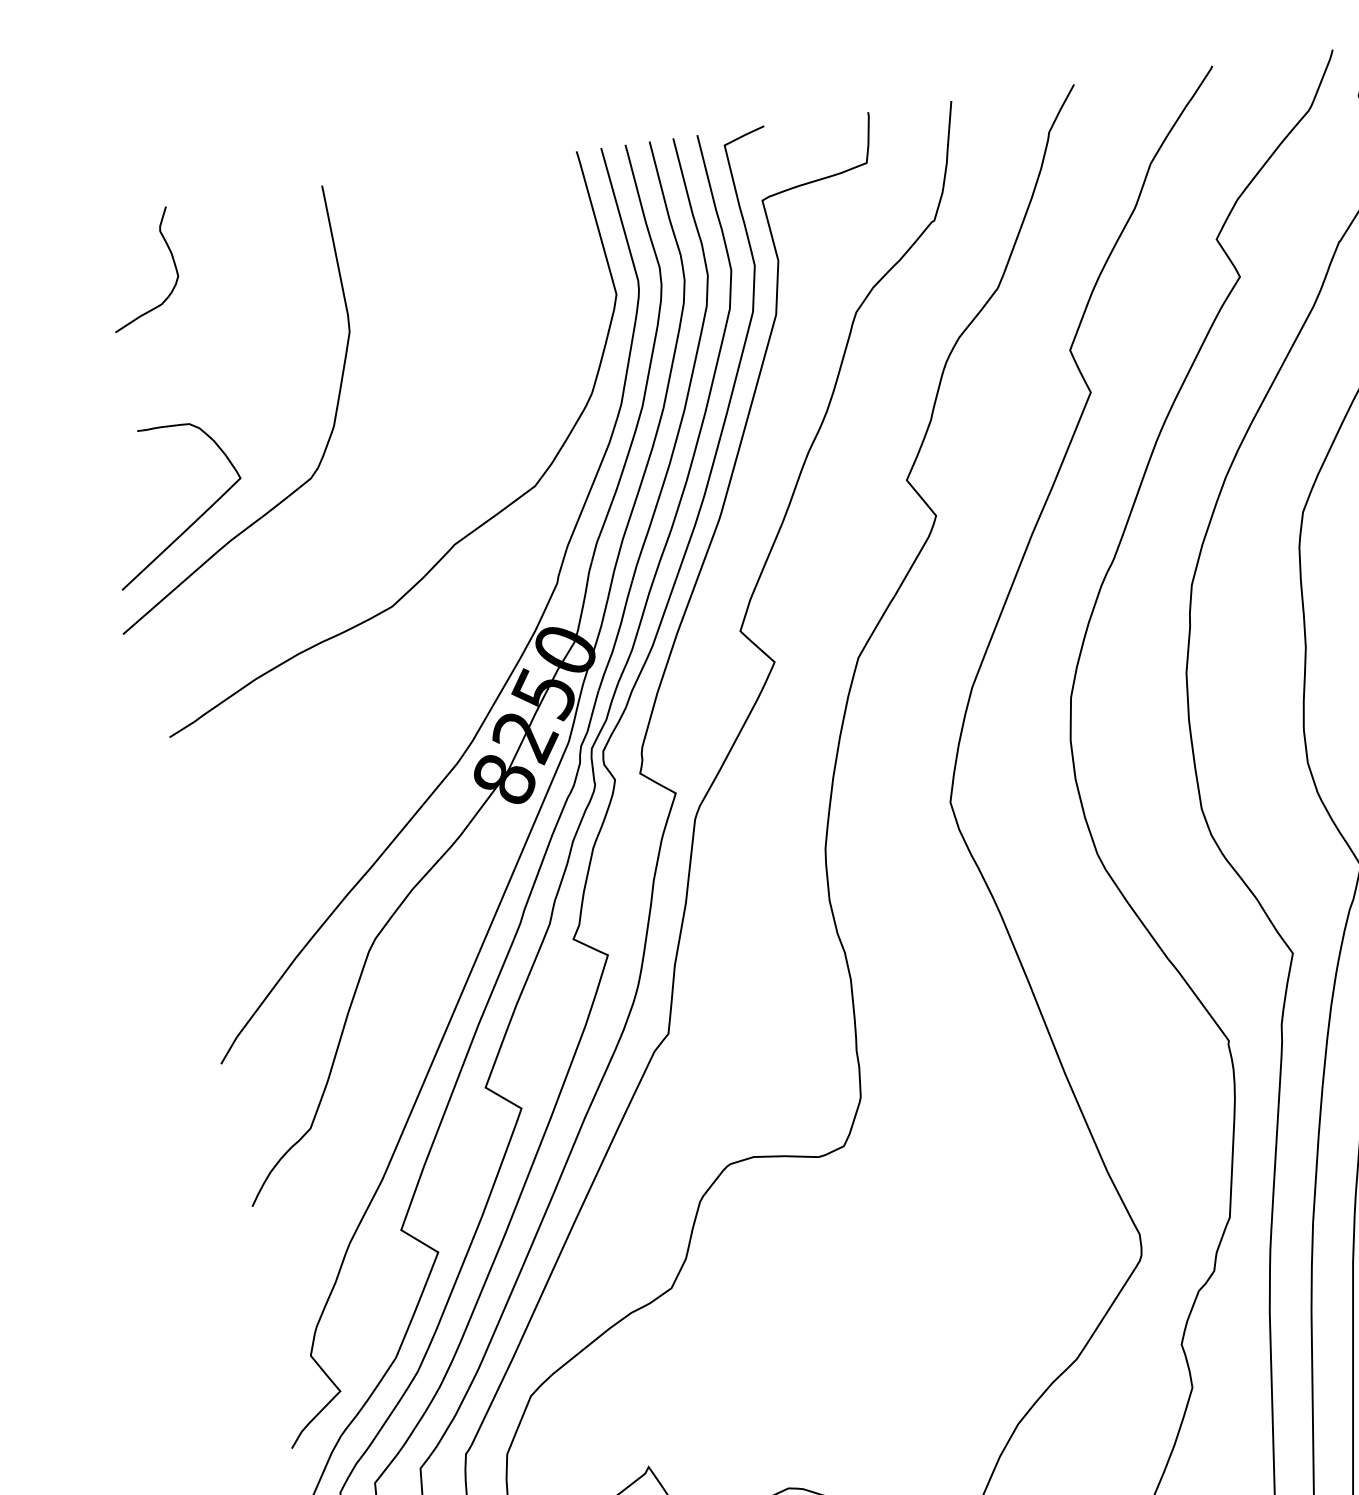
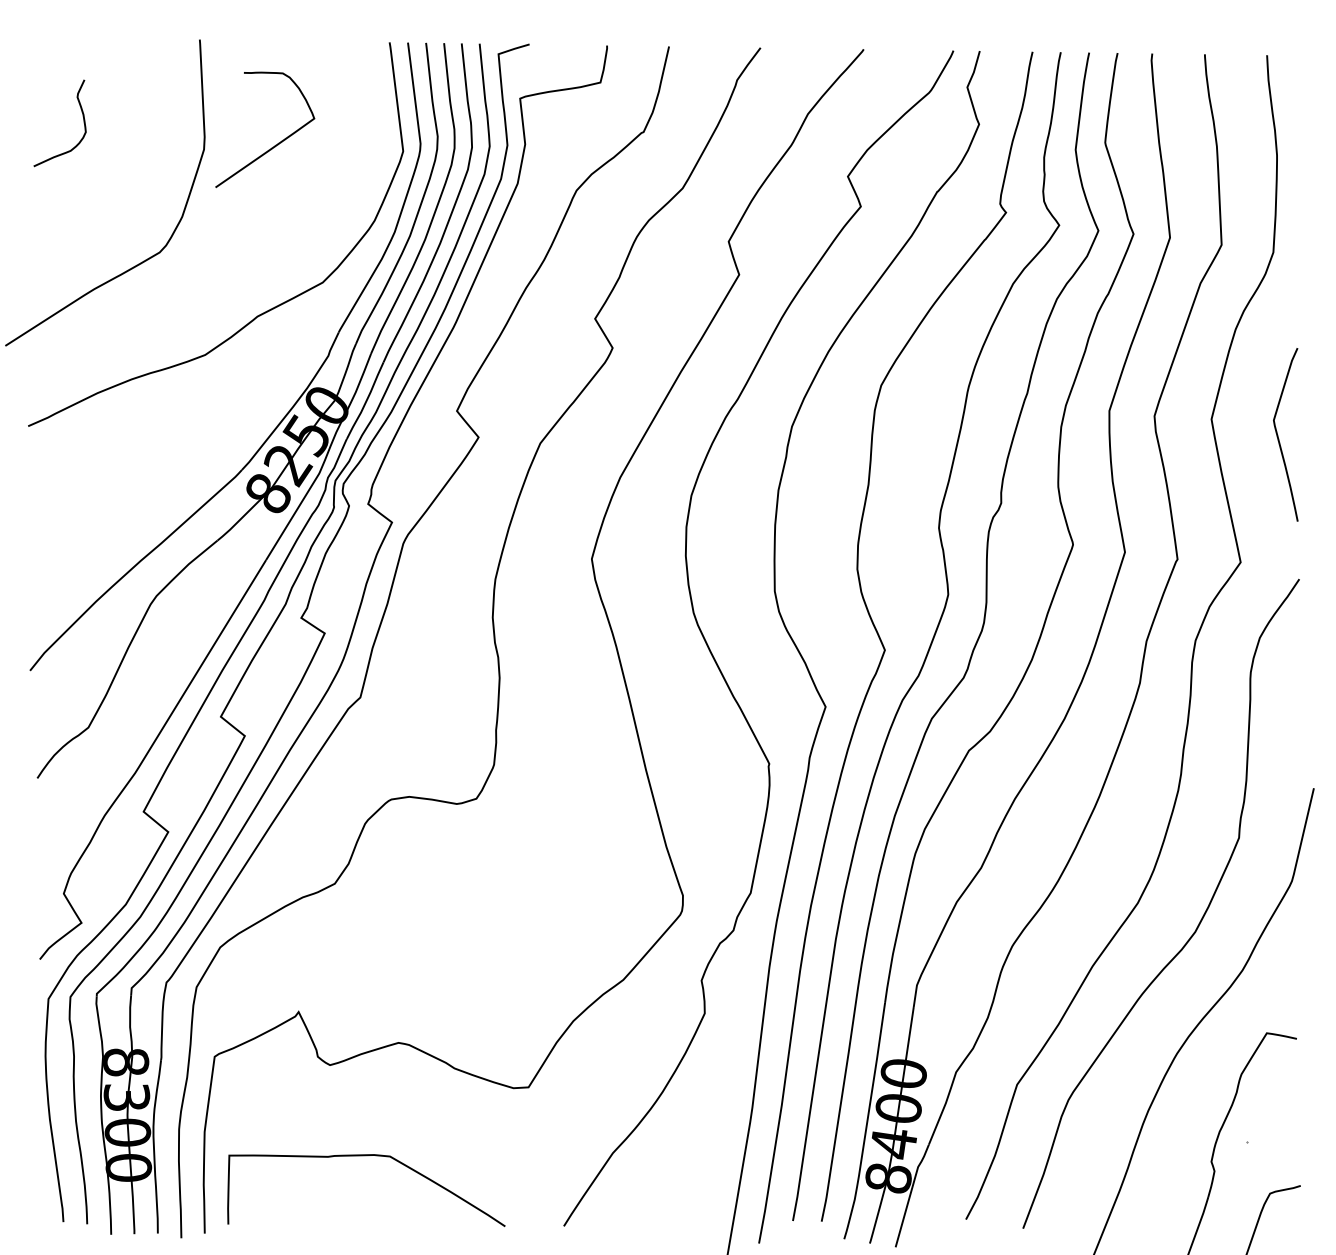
curve: (173, 265) -> (83, 123), moved
curve: (193, 520) -> (275, 144), moved

